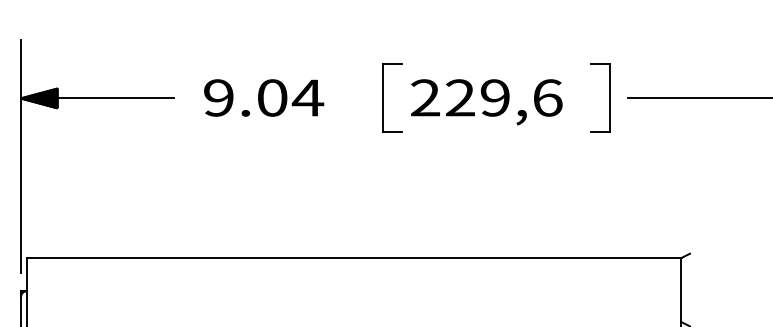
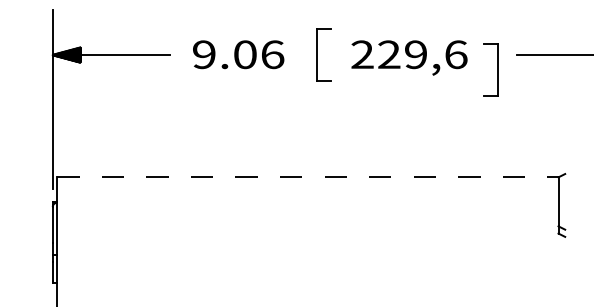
text: (307, 97) -> (272, 54), 9.04 -> 9.06
part: (391, 97) -> (323, 54), moved
part: (609, 97) -> (497, 69), moved
line: (354, 258) -> (308, 177), solid -> dashed

